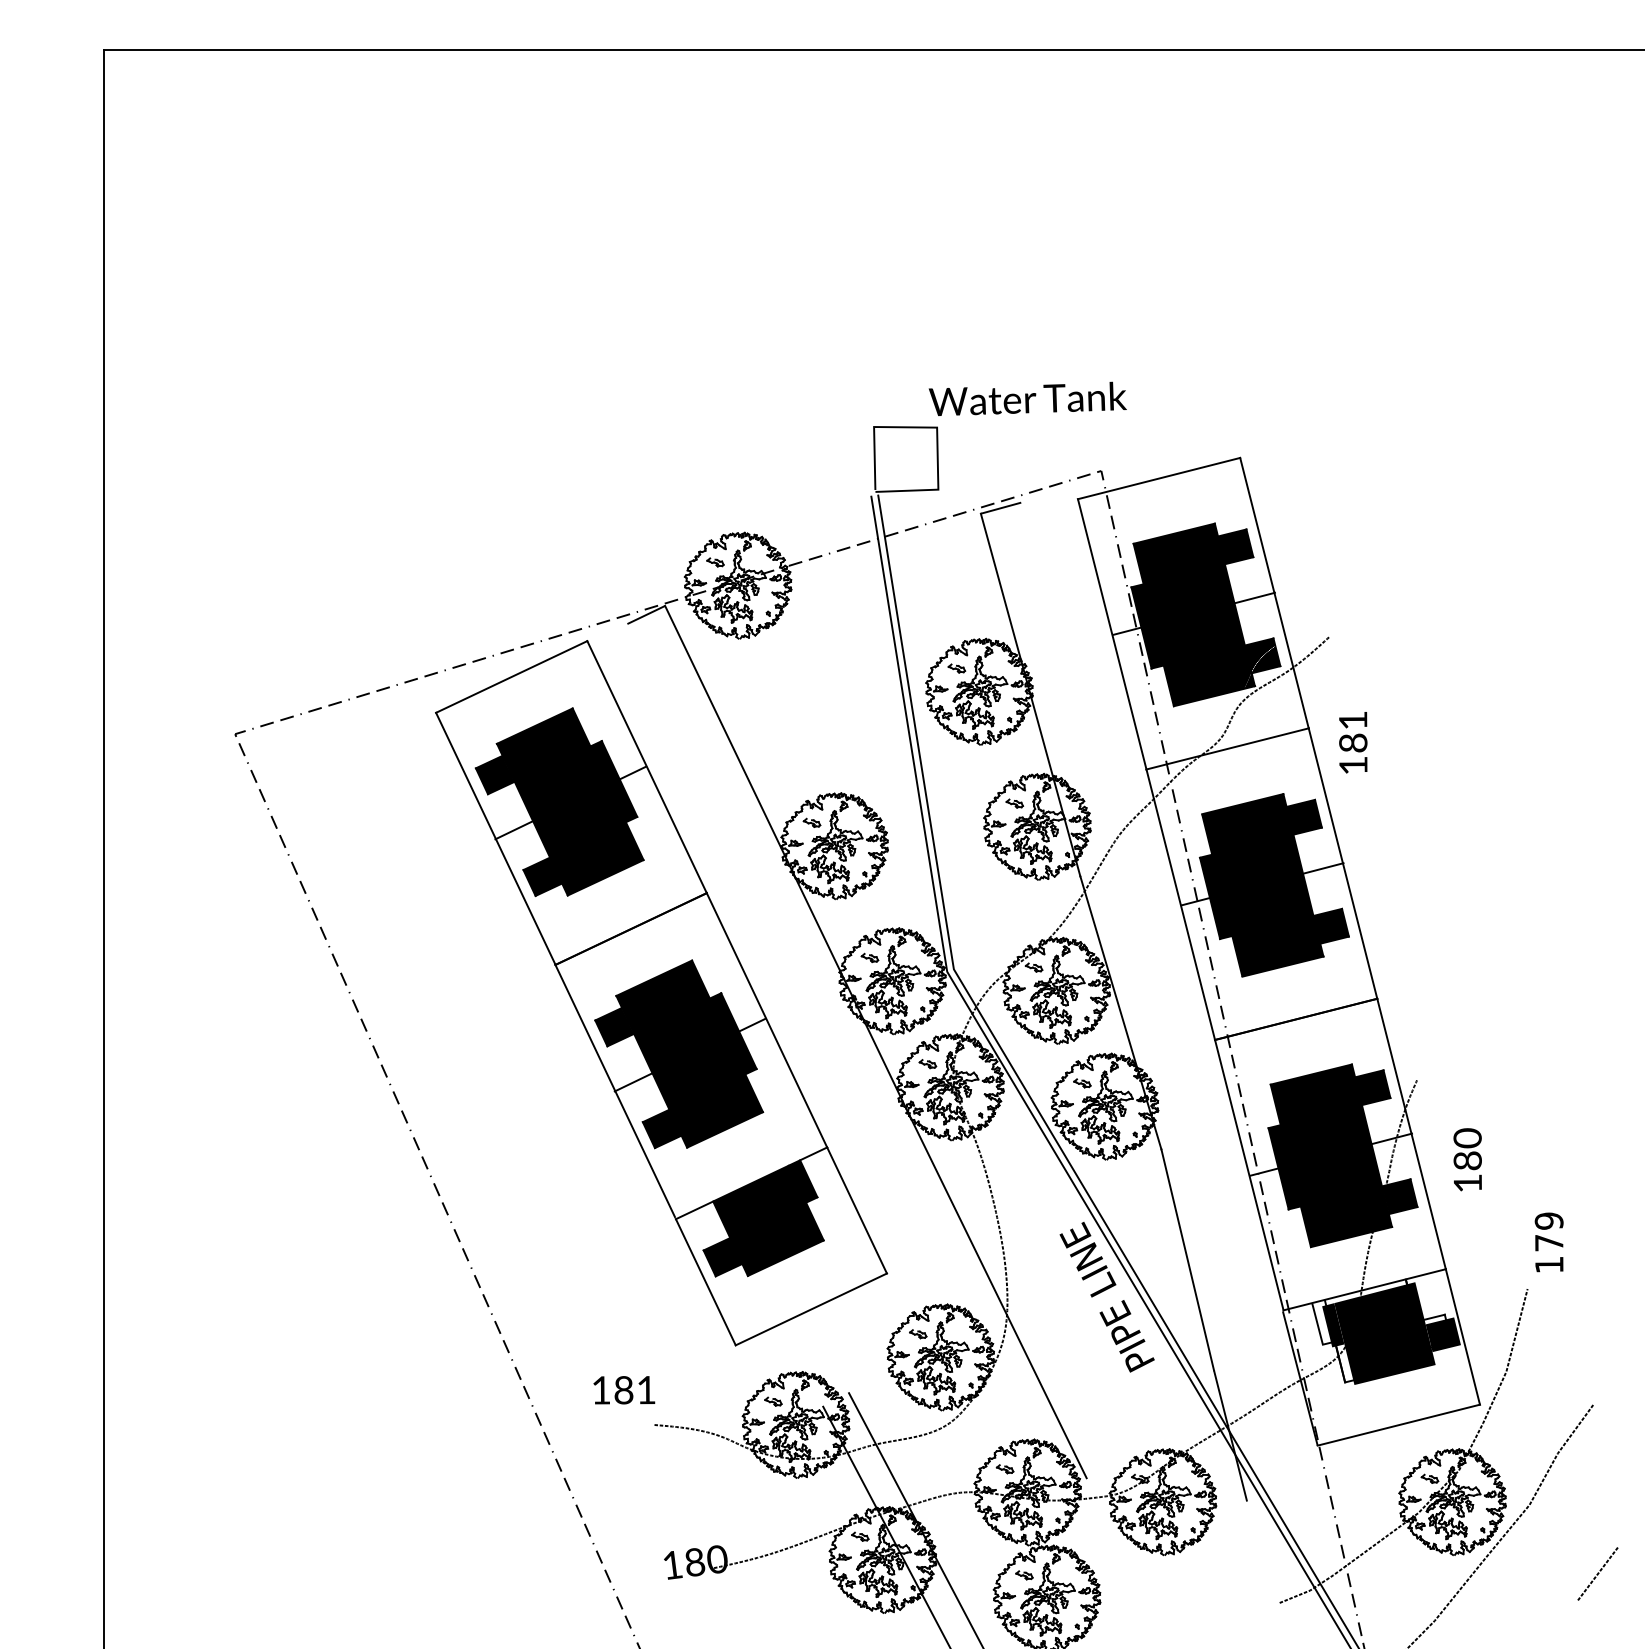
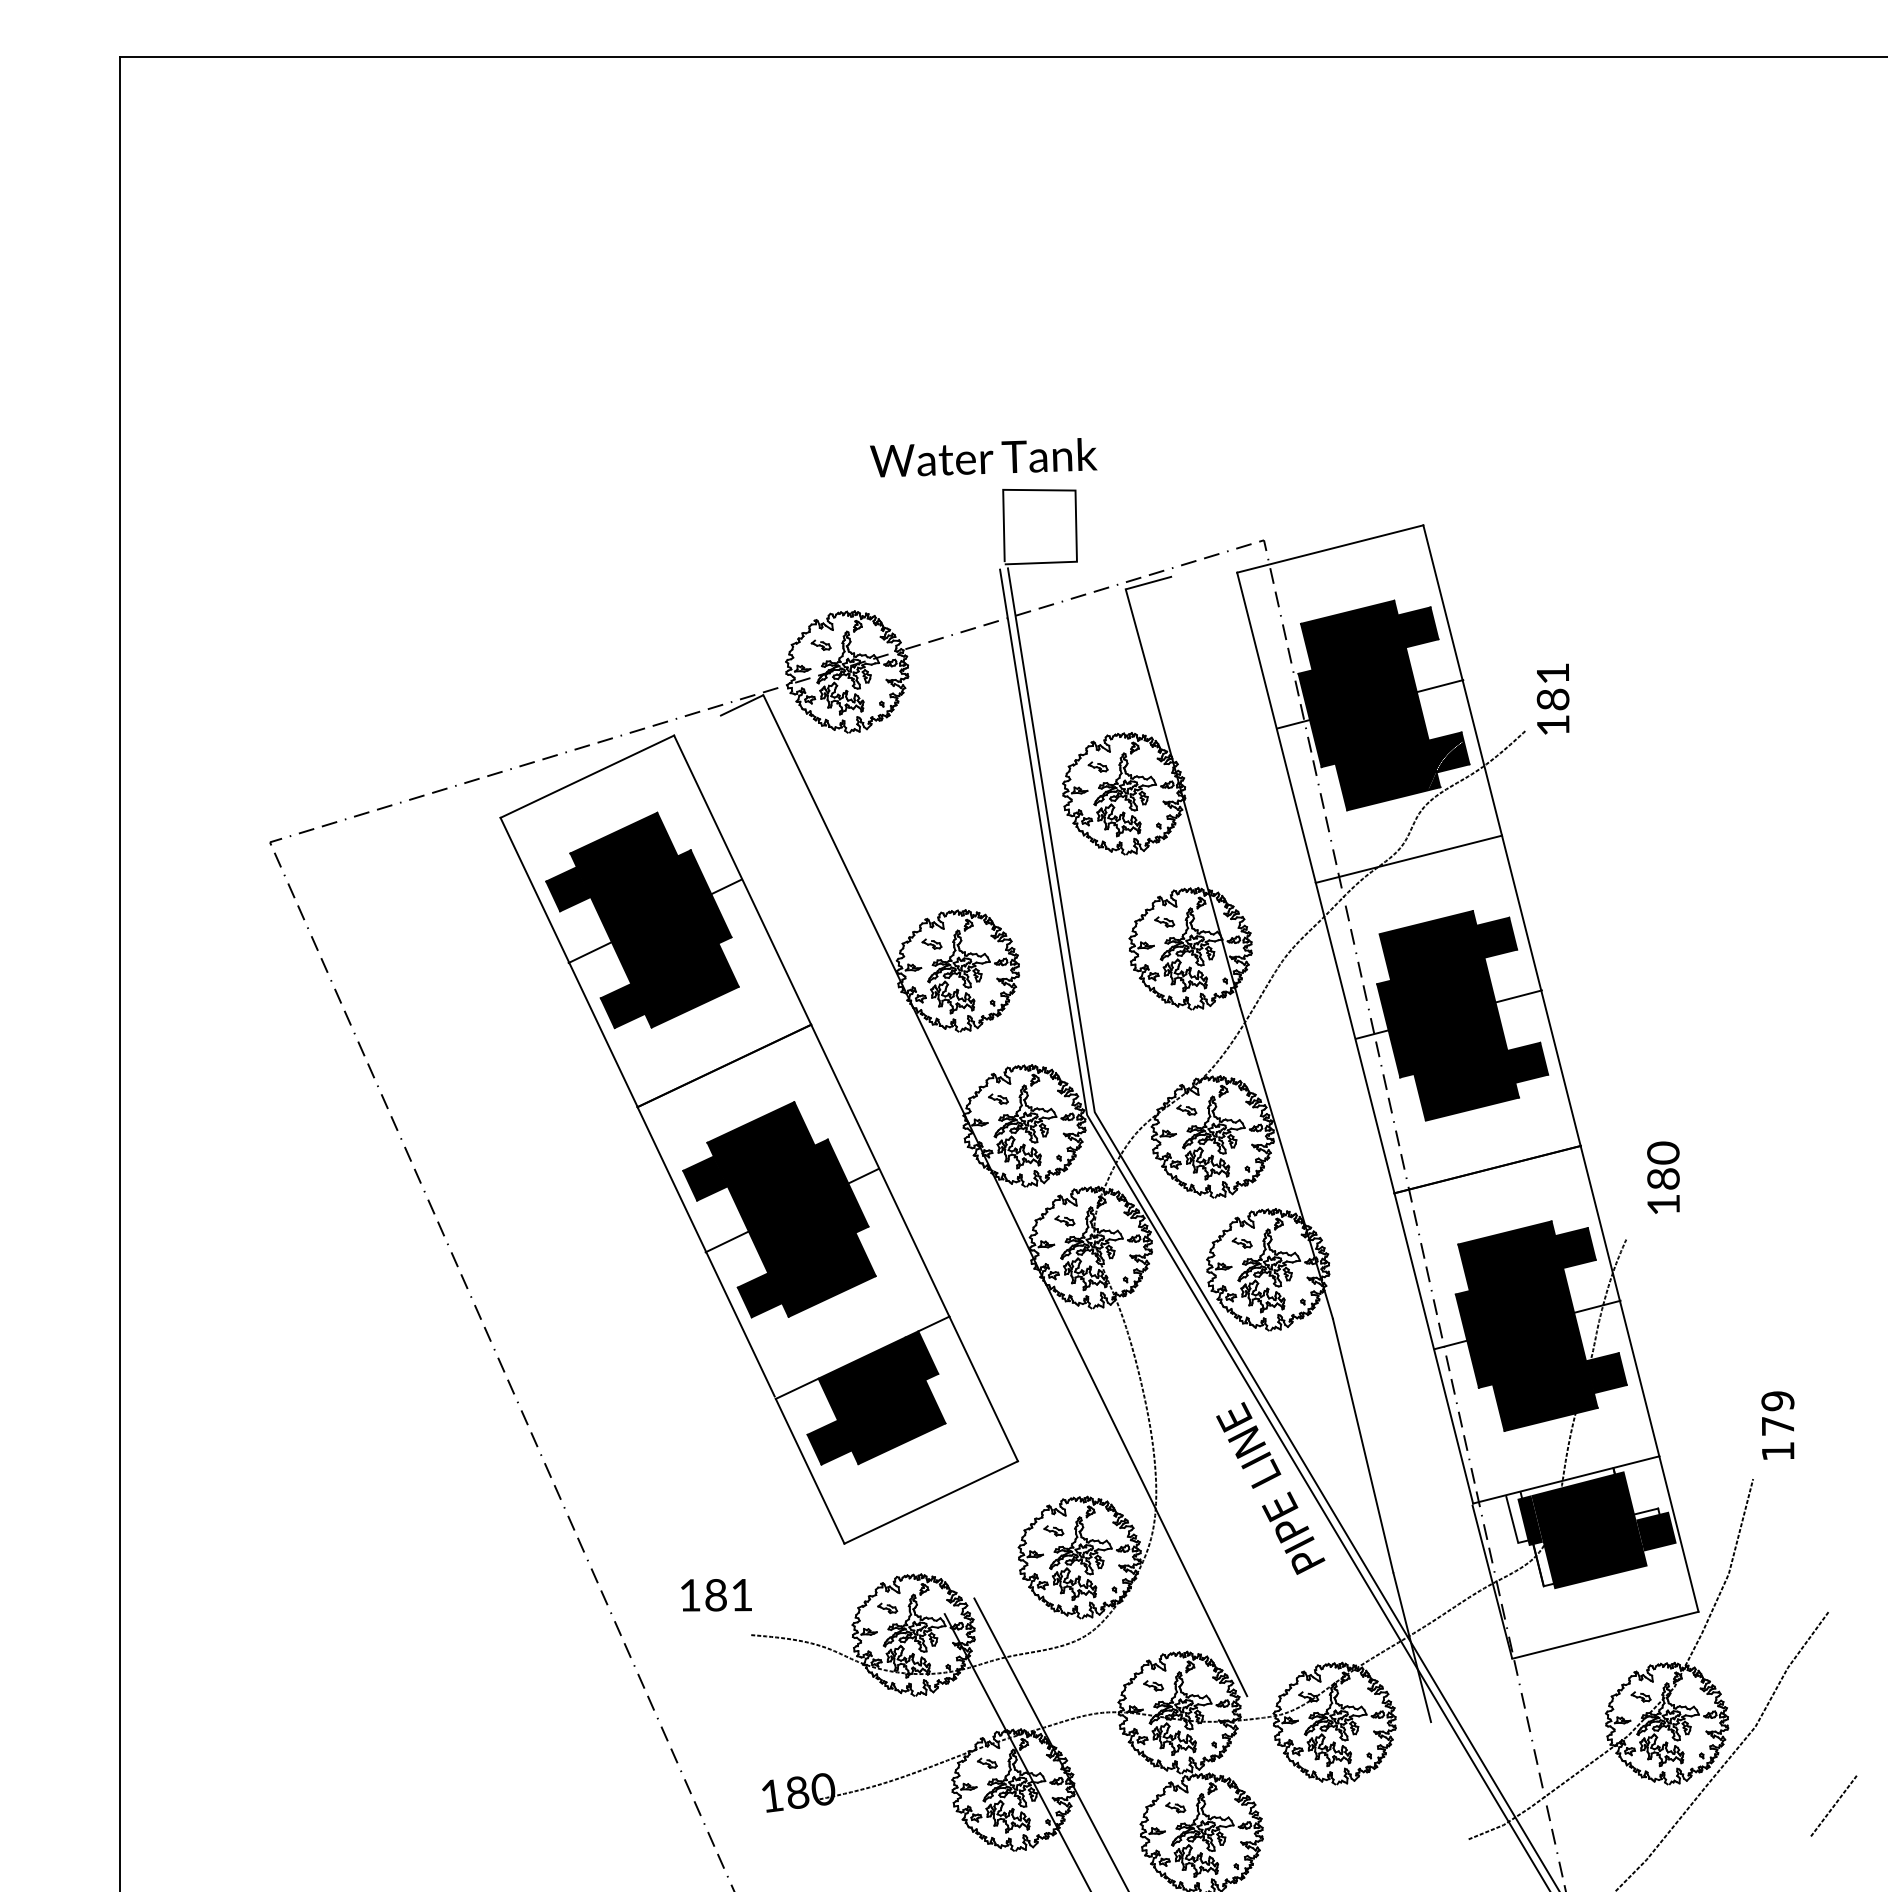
text: (1027, 398) -> (983, 457), moved
text: (1352, 742) -> (1552, 698), moved
text: (1467, 1159) -> (1663, 1177), moved

